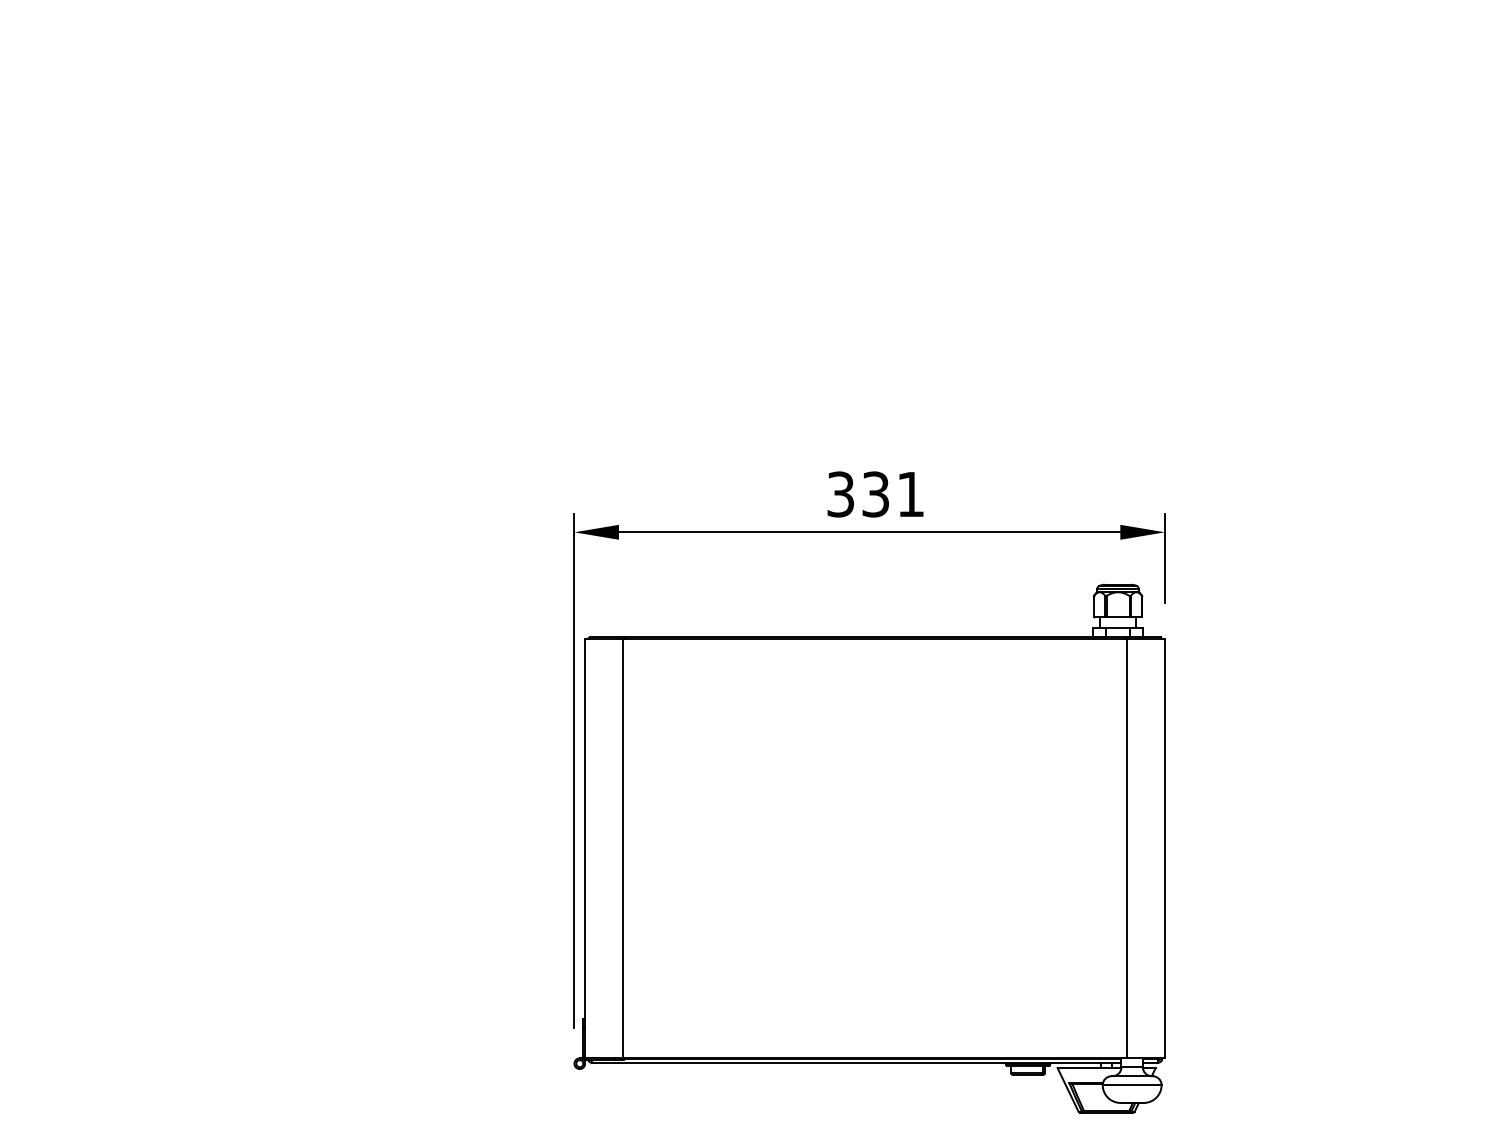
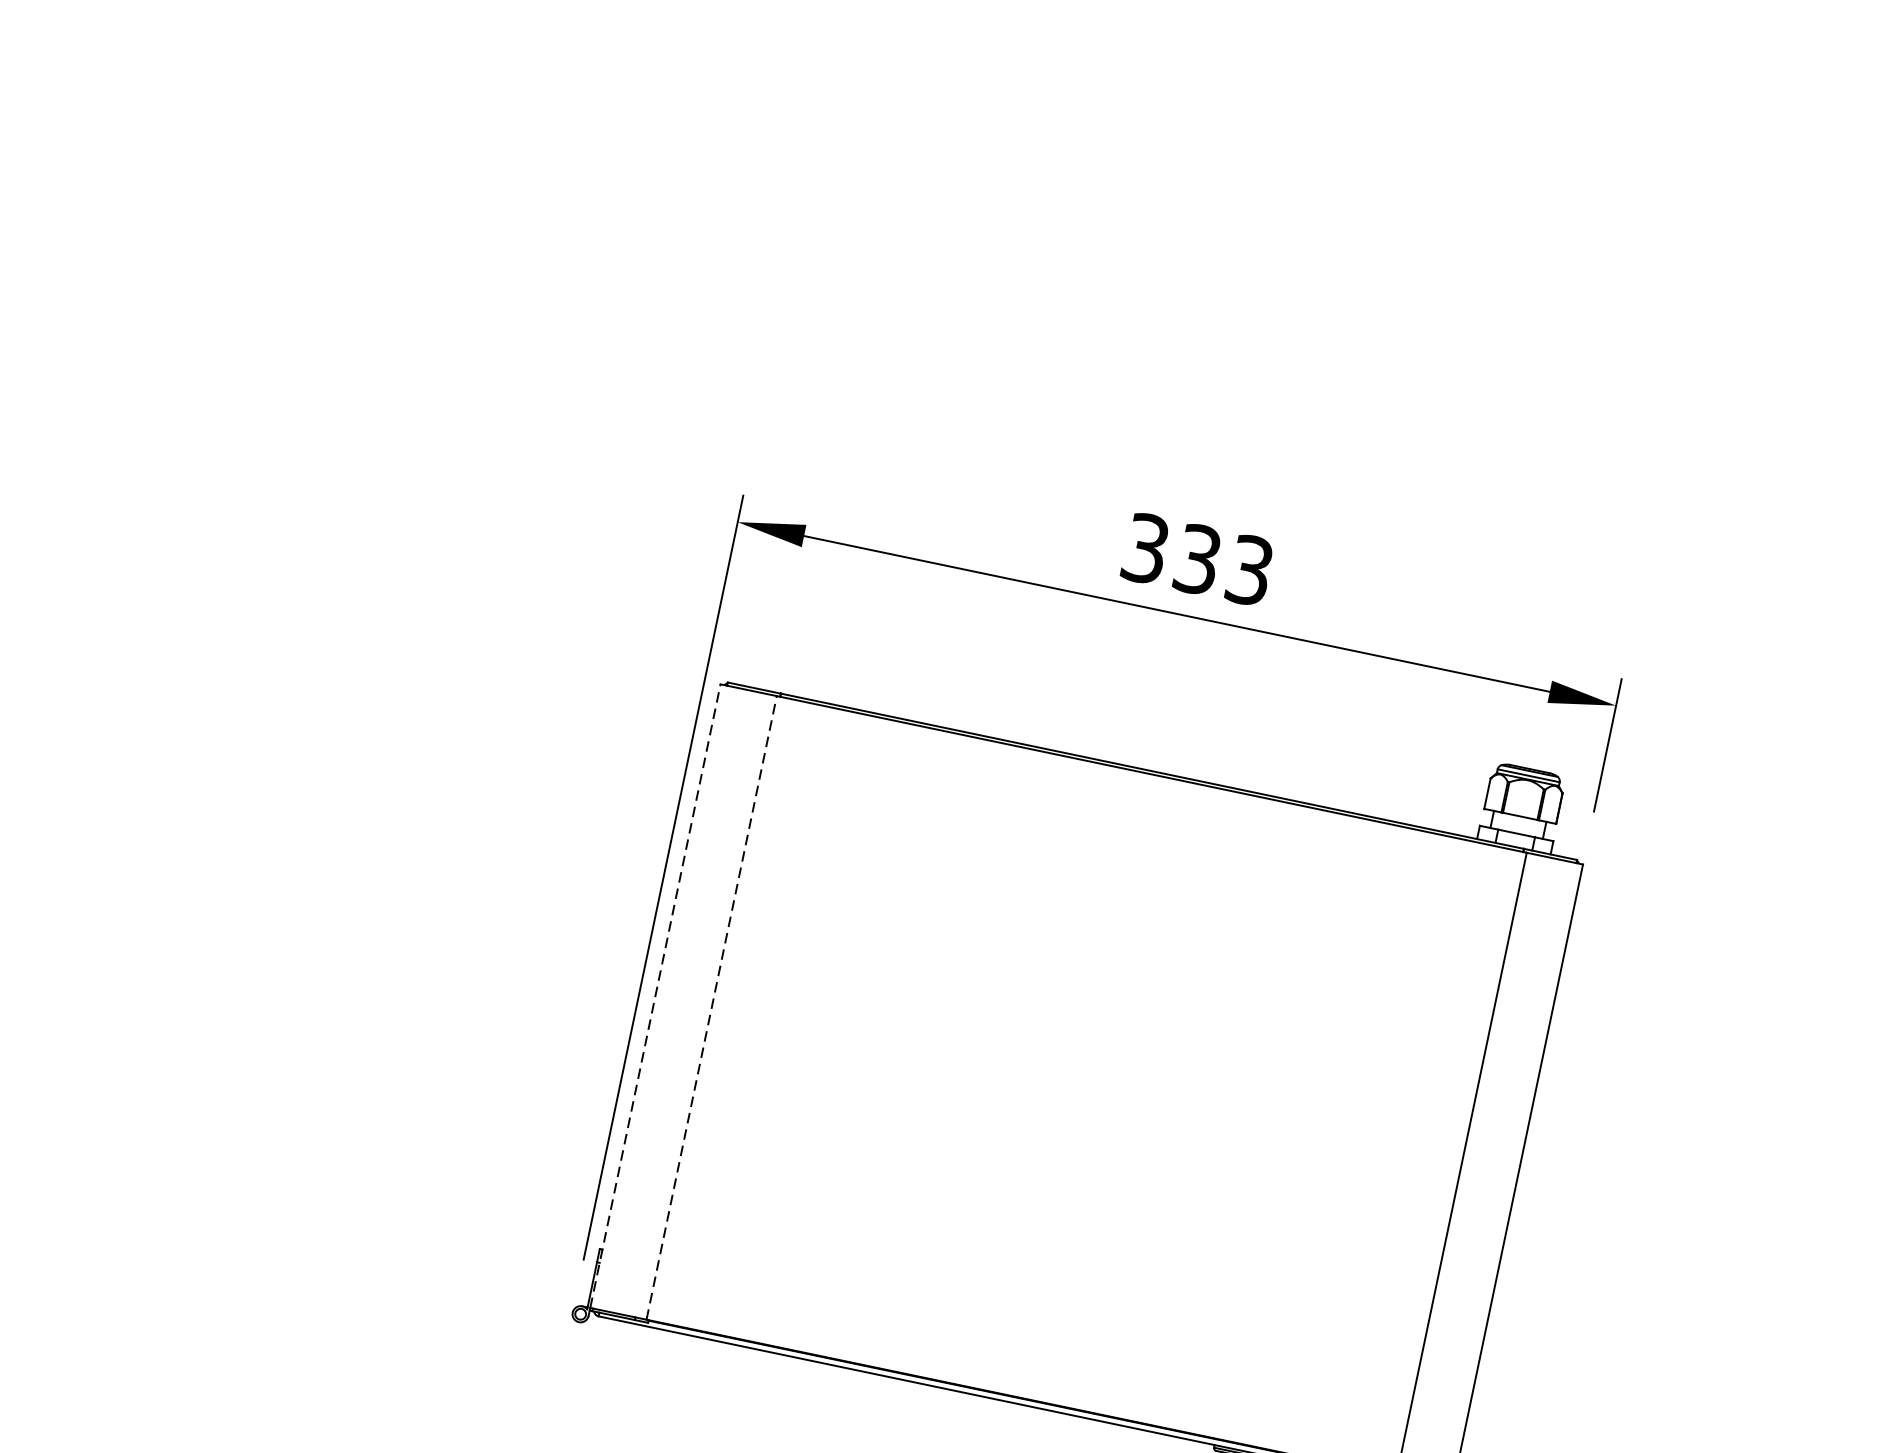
text: (910, 494) -> (1249, 570), 331 -> 333
line: (585, 848) -> (656, 995), solid -> dashed
line: (622, 848) -> (711, 1007), solid -> dashed

